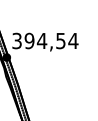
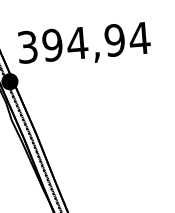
text: (60, 40) -> (114, 39), 394,54 -> 394,94

